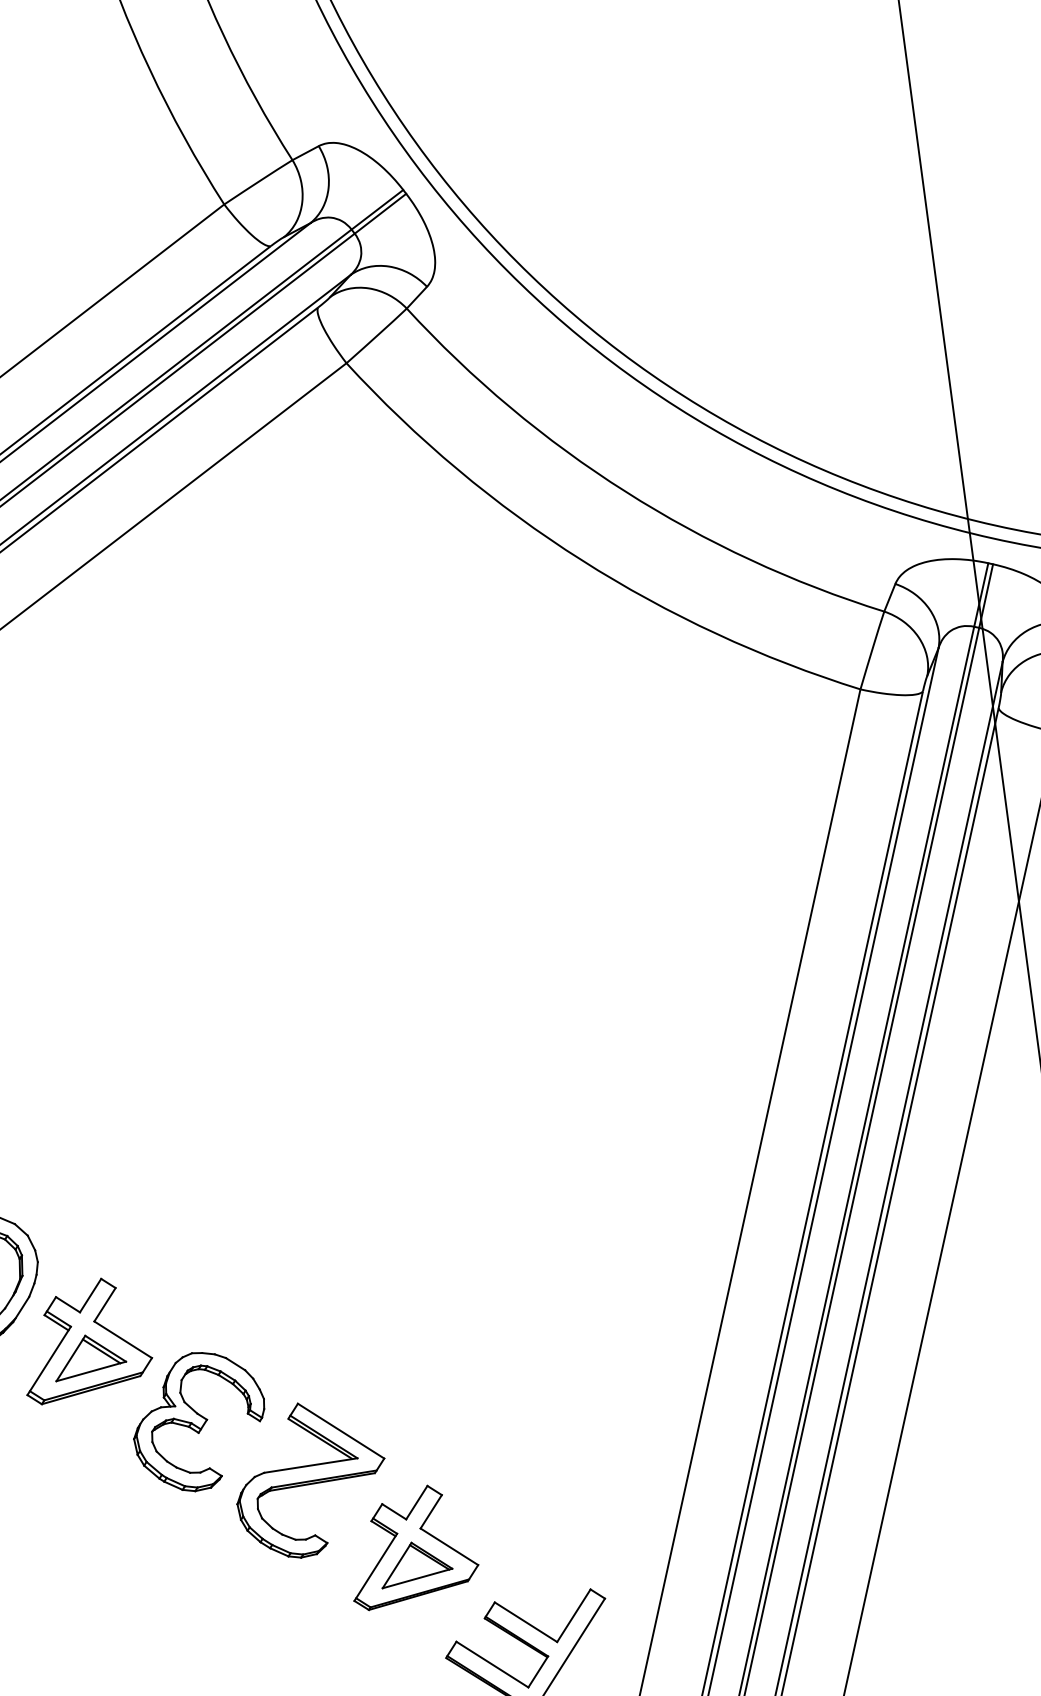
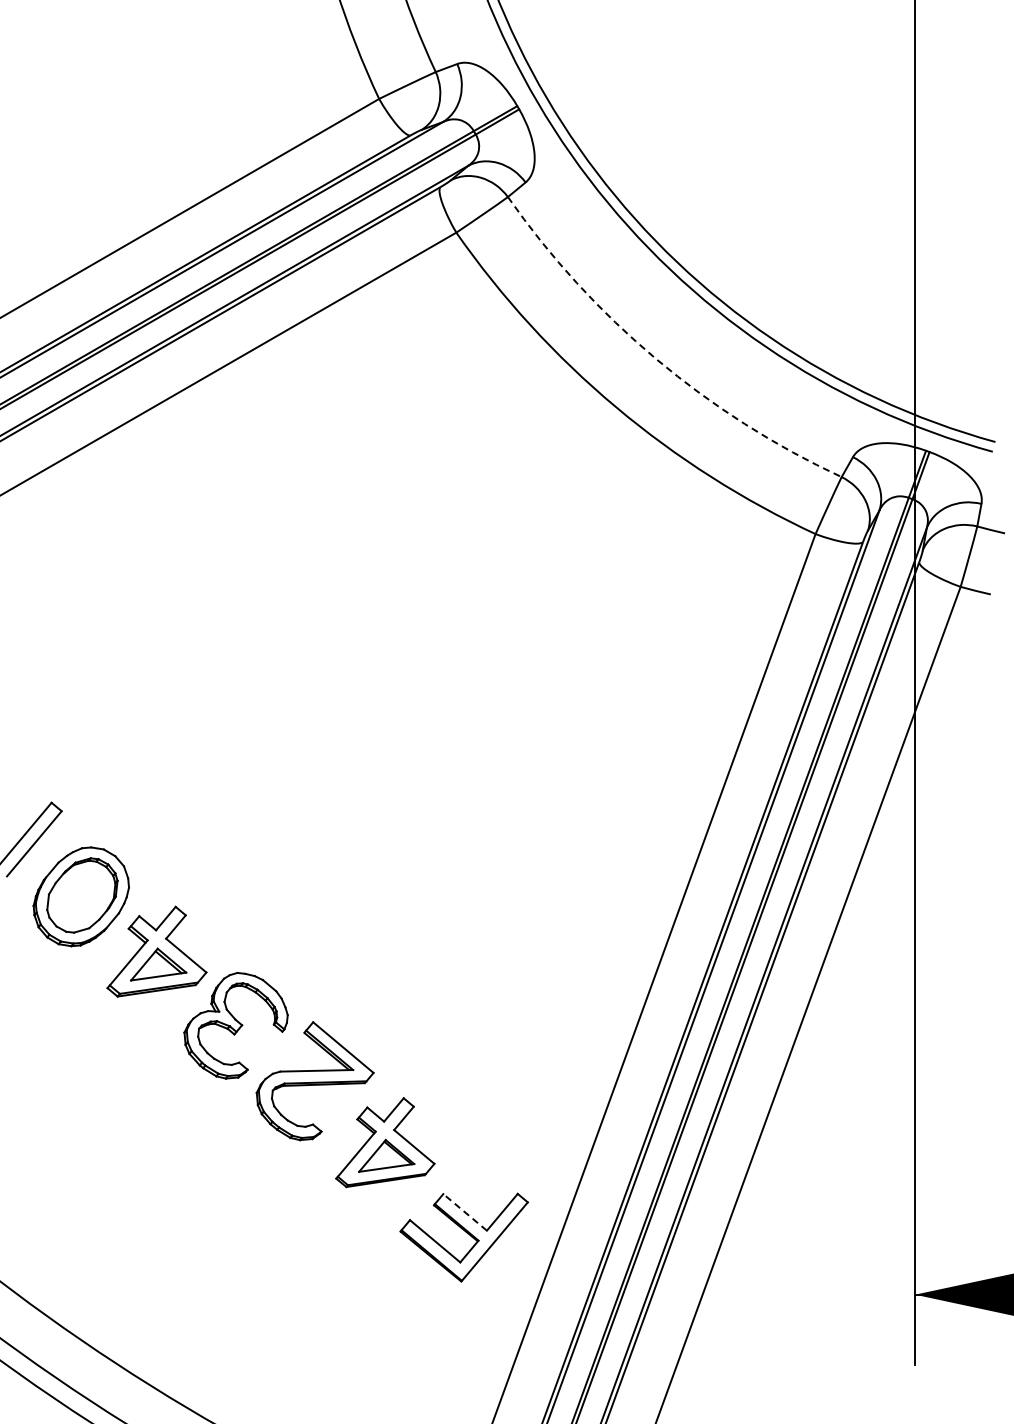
arc: (625, 492) -> (656, 359), solid -> dashed
line: (525, 1622) -> (464, 1212), solid -> dashed

